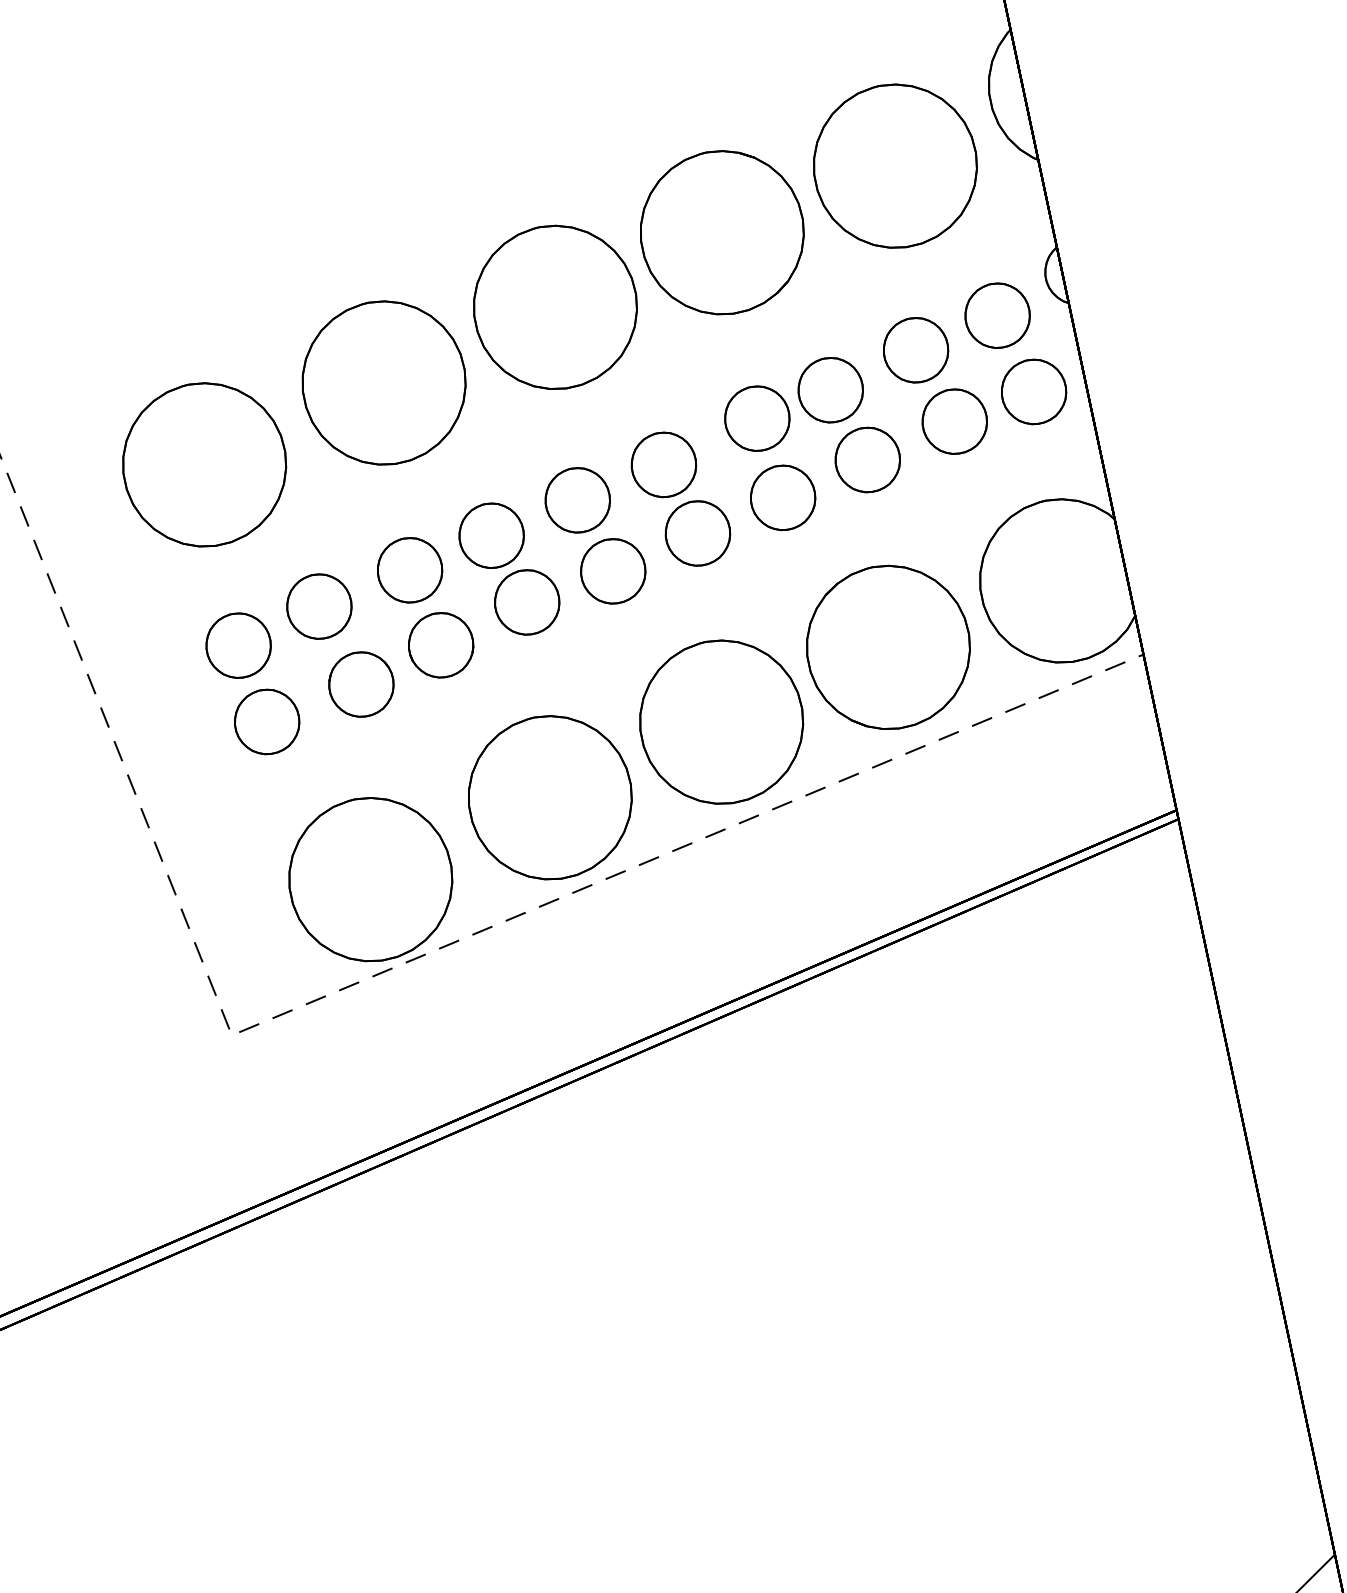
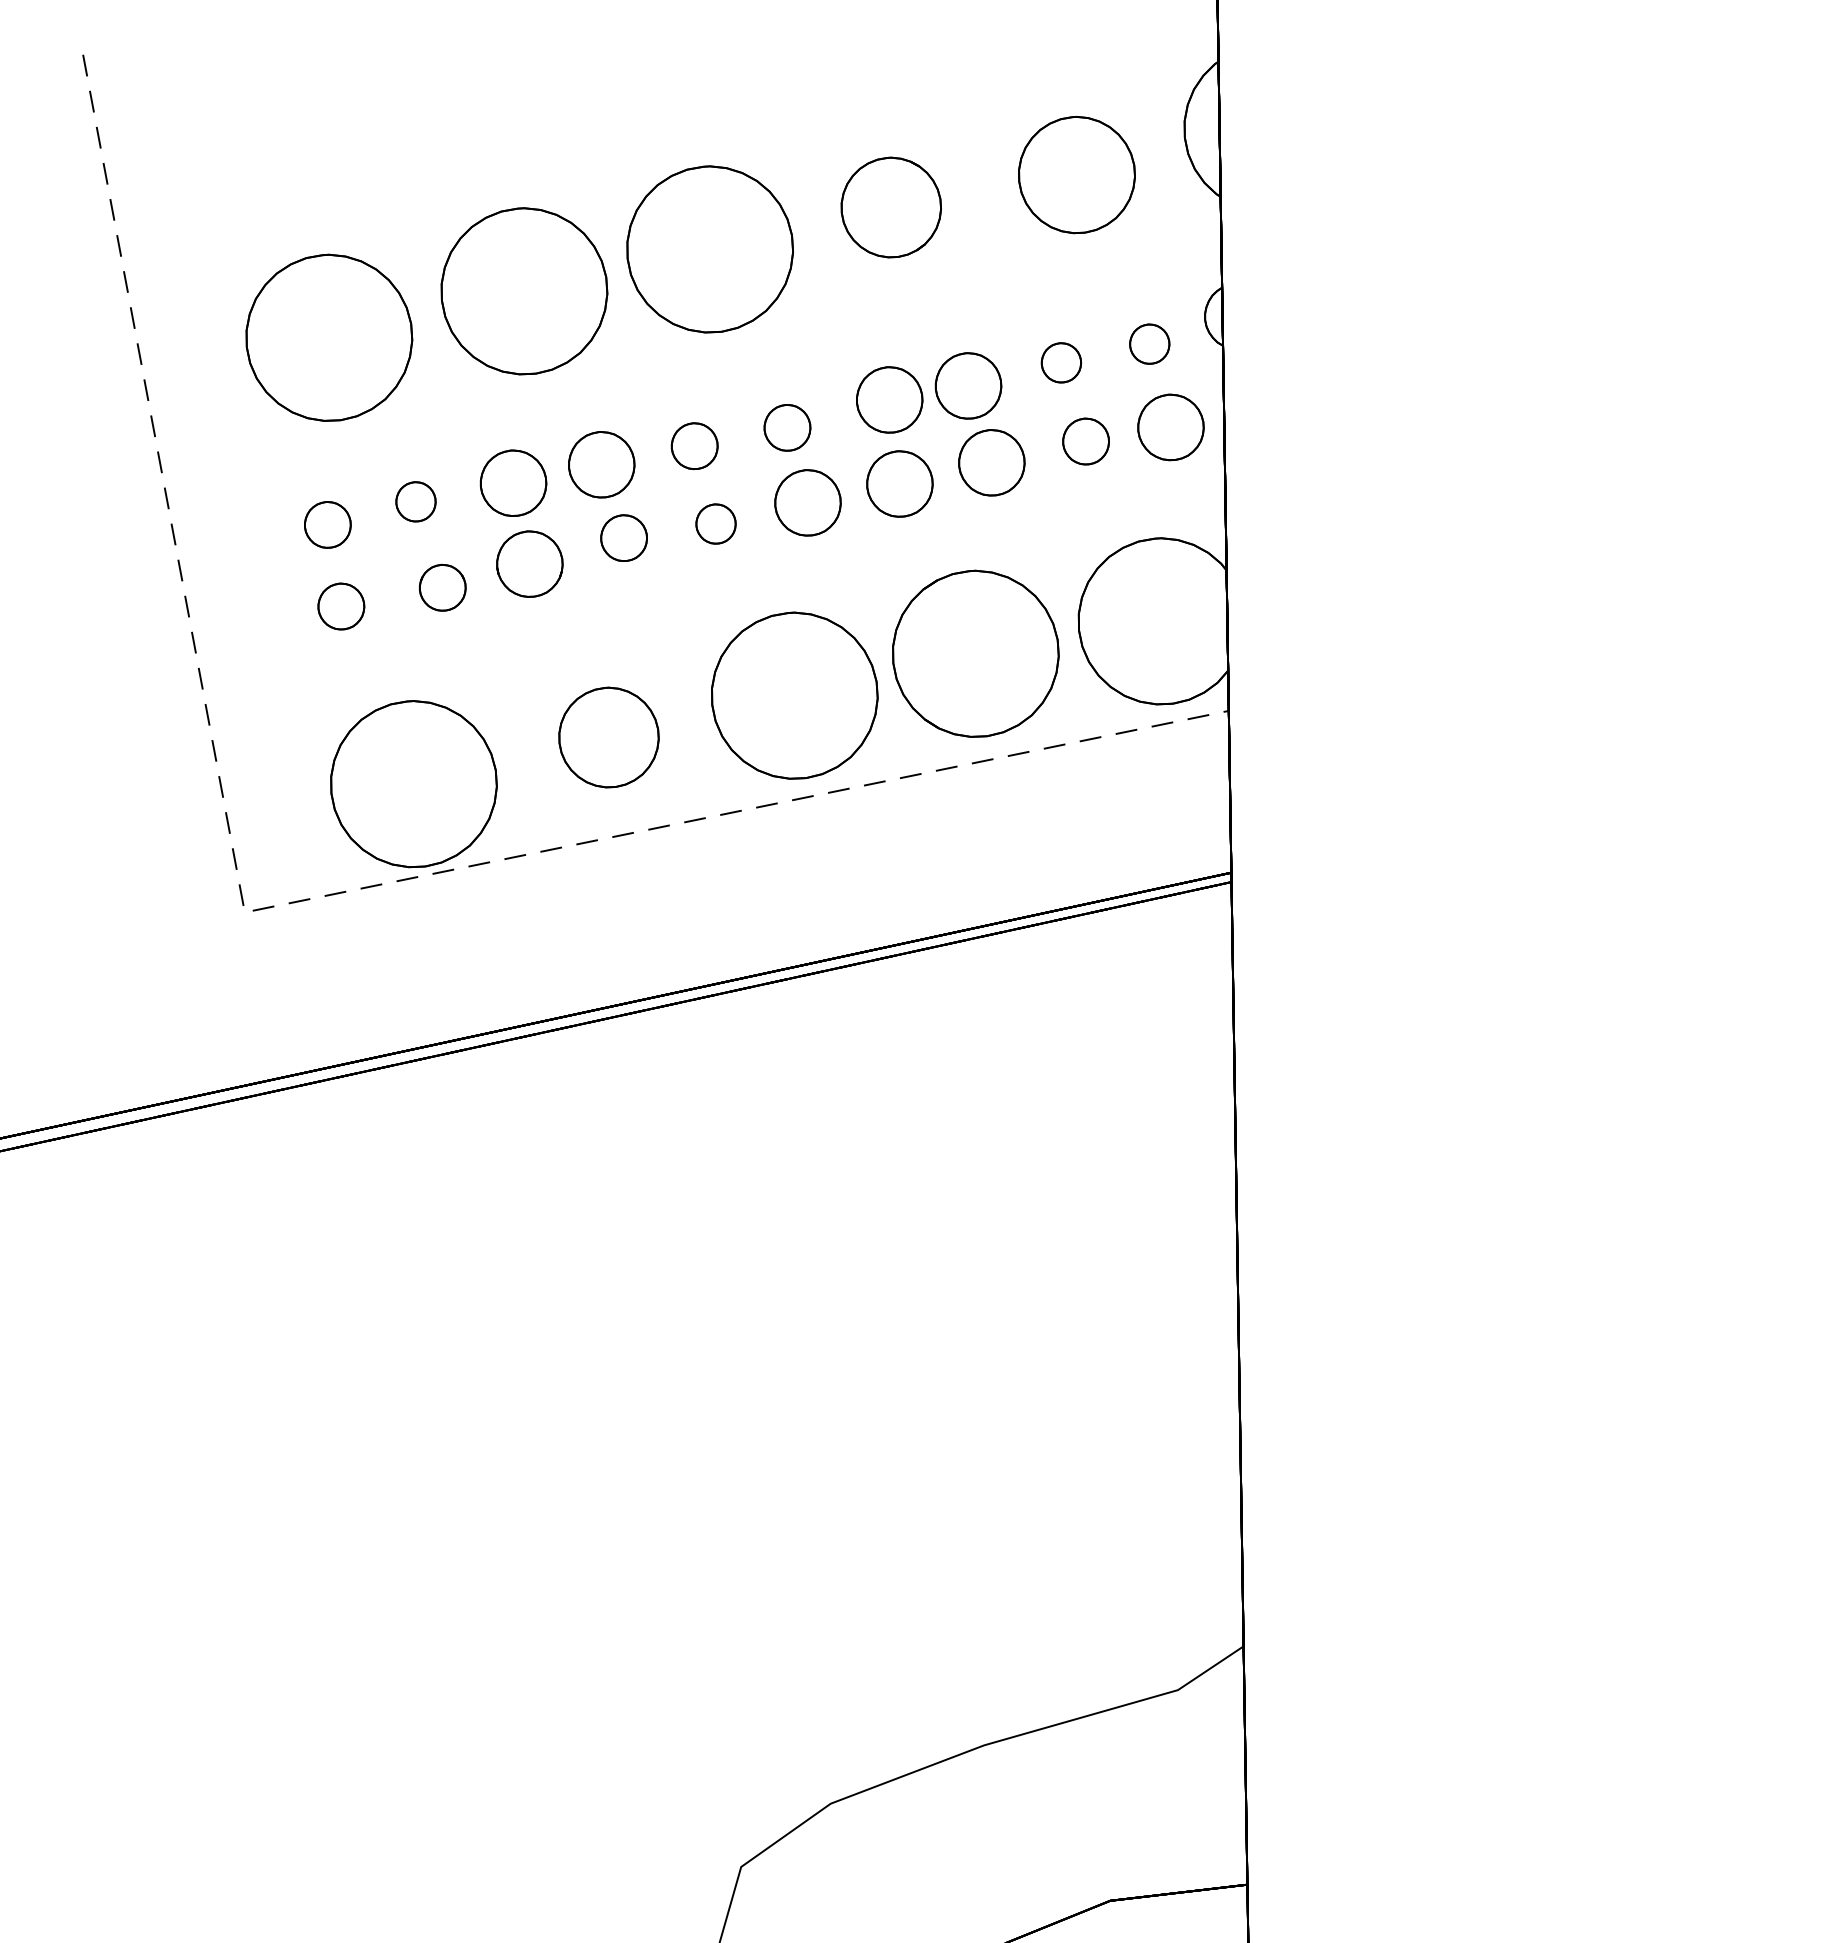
part: (894, 165) -> (1076, 174), size x0.7
part: (722, 232) -> (891, 207), size x0.6
part: (997, 314) -> (1149, 343), size x0.6
part: (916, 349) -> (1061, 362), size x0.6
part: (954, 421) -> (1085, 441), size x0.7
part: (663, 464) -> (787, 427), size x0.7
part: (577, 499) -> (694, 445), size x0.7
part: (612, 570) -> (715, 523), size x0.6
part: (526, 601) -> (623, 537), size x0.7
part: (318, 606) -> (415, 501), size x0.6
part: (238, 645) -> (327, 524), size x0.7
part: (361, 684) -> (442, 587), size x0.7
part: (267, 721) -> (341, 606), size x0.7
part: (549, 797) -> (608, 737), size x0.6

